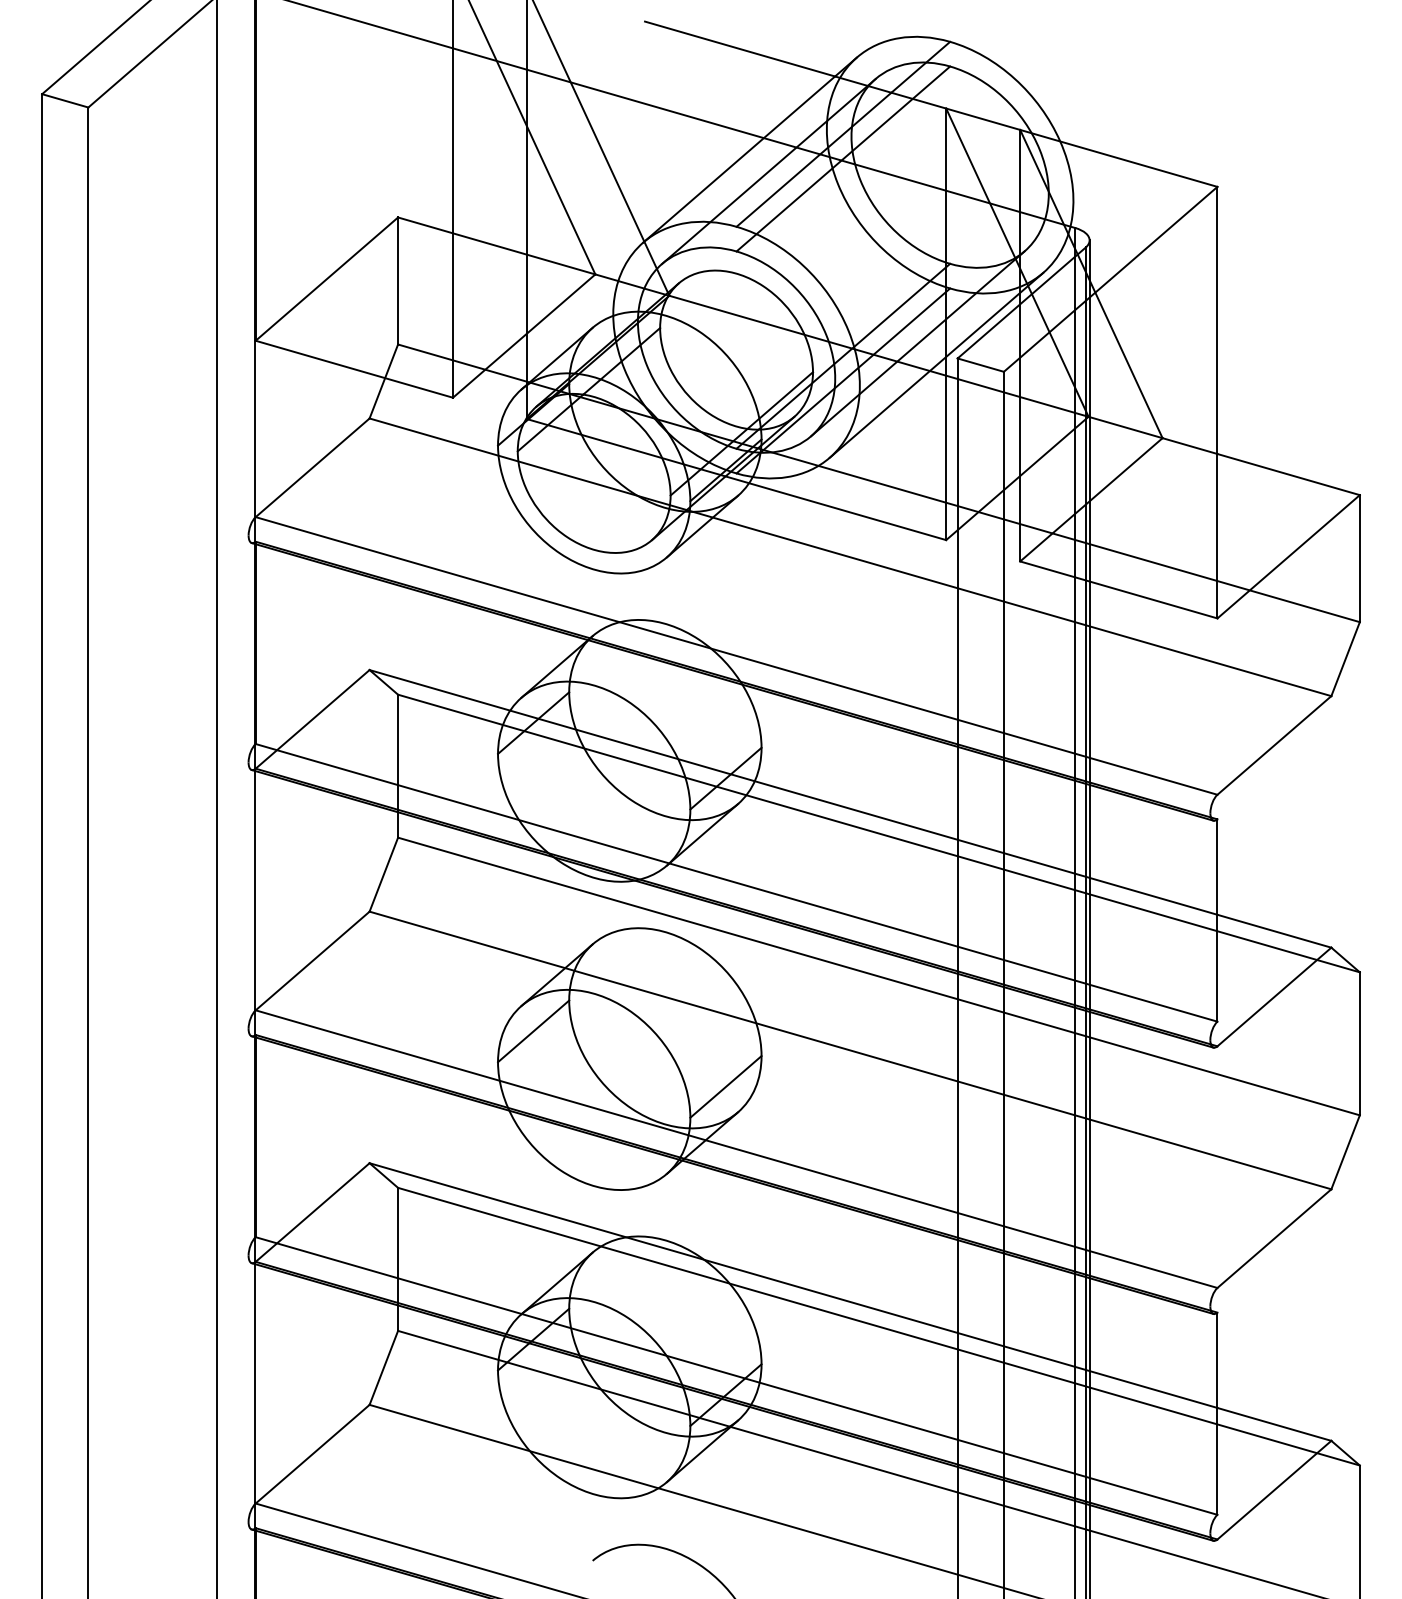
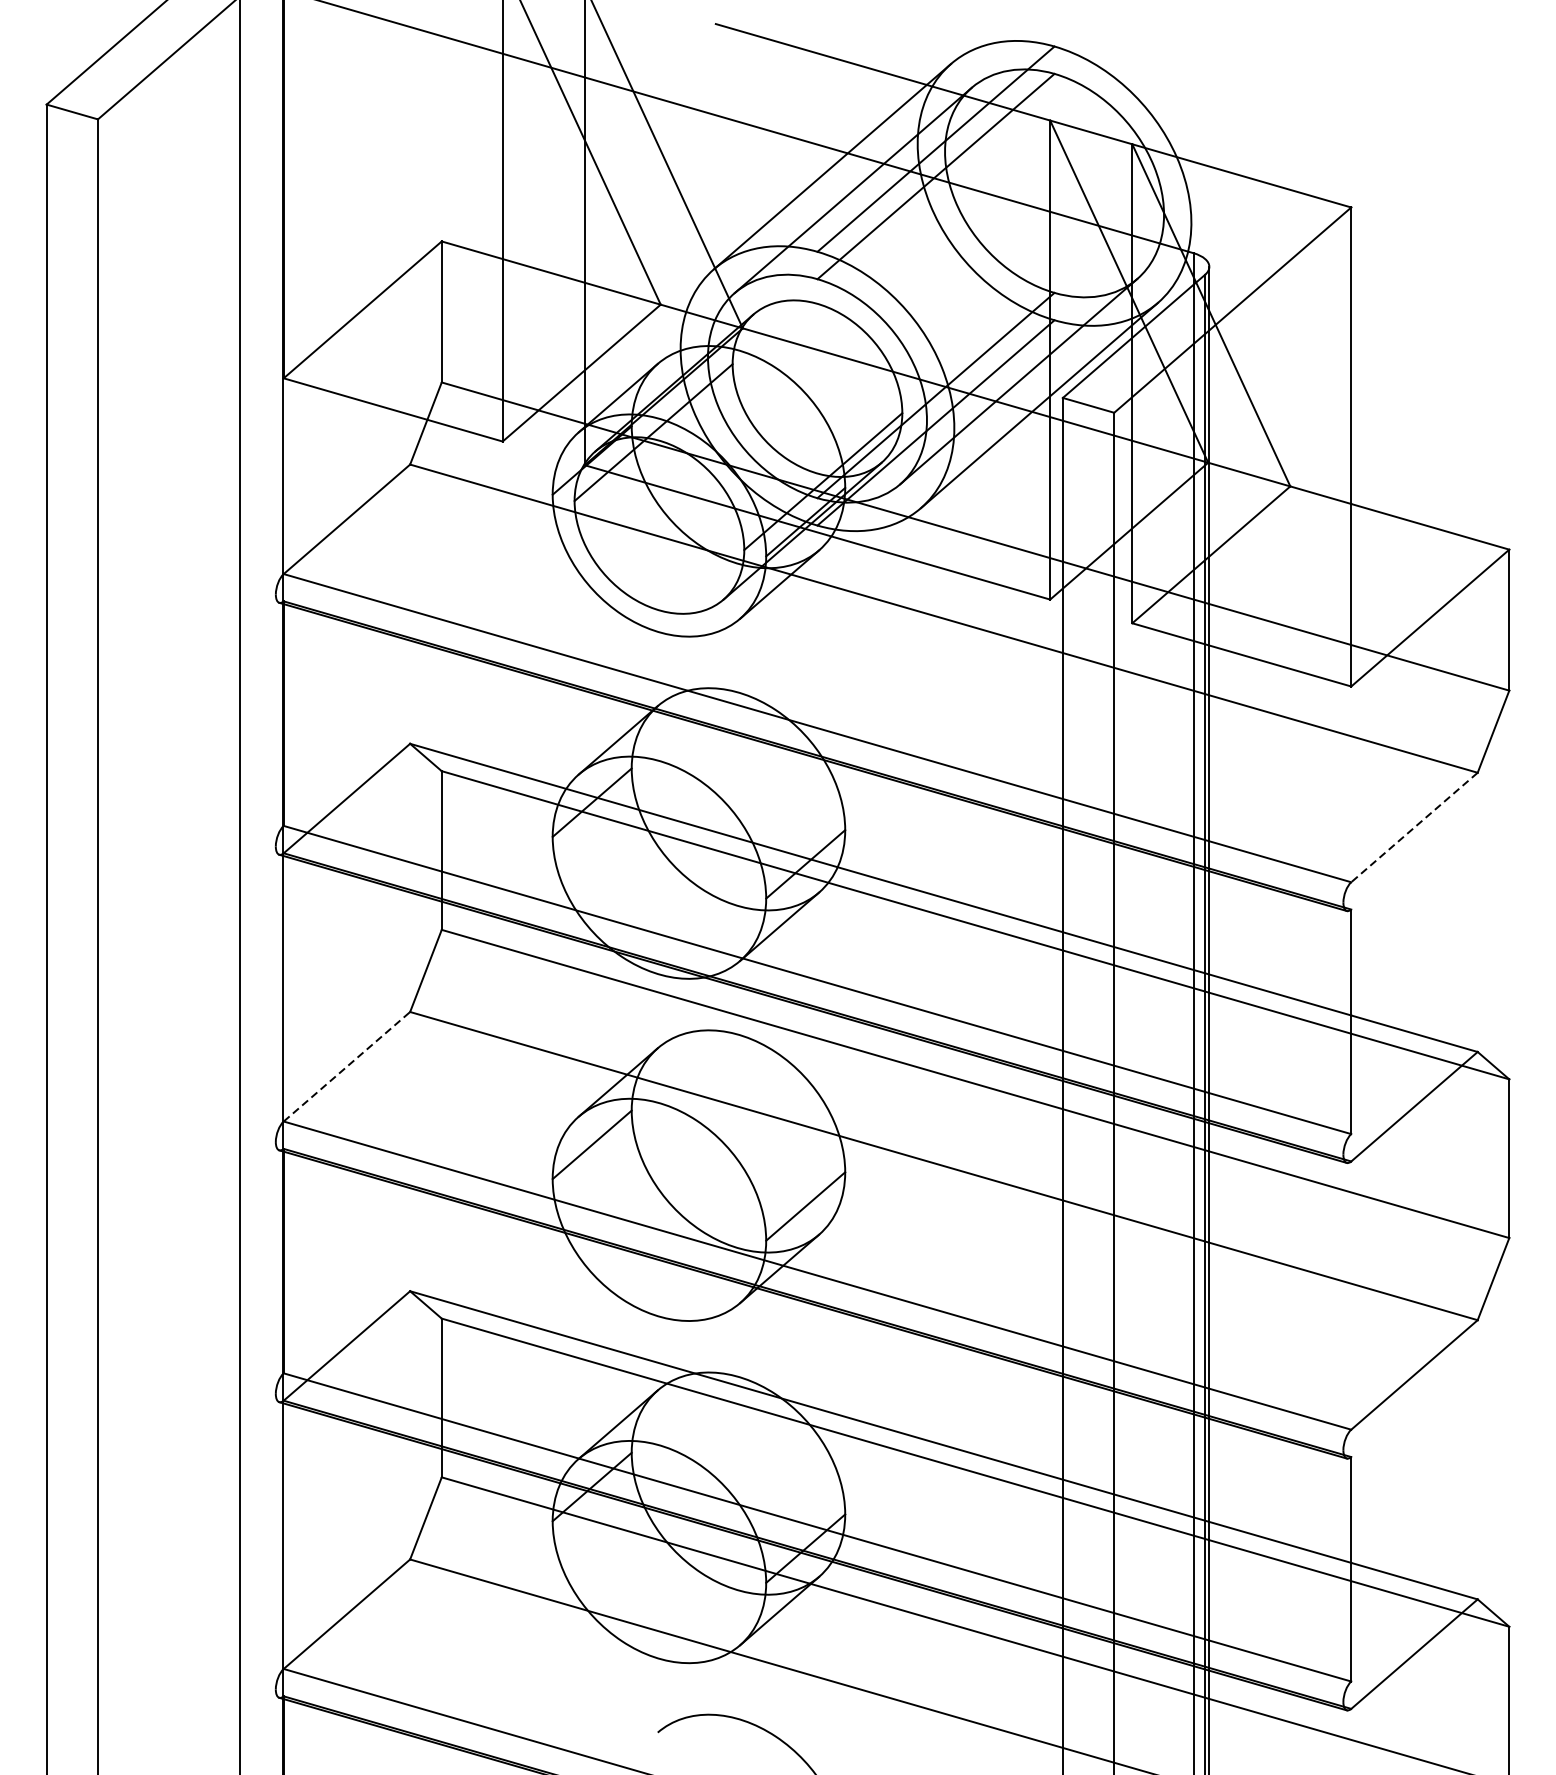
line: (1274, 745) -> (1414, 827), solid -> dashed
line: (313, 960) -> (347, 1066), solid -> dashed

